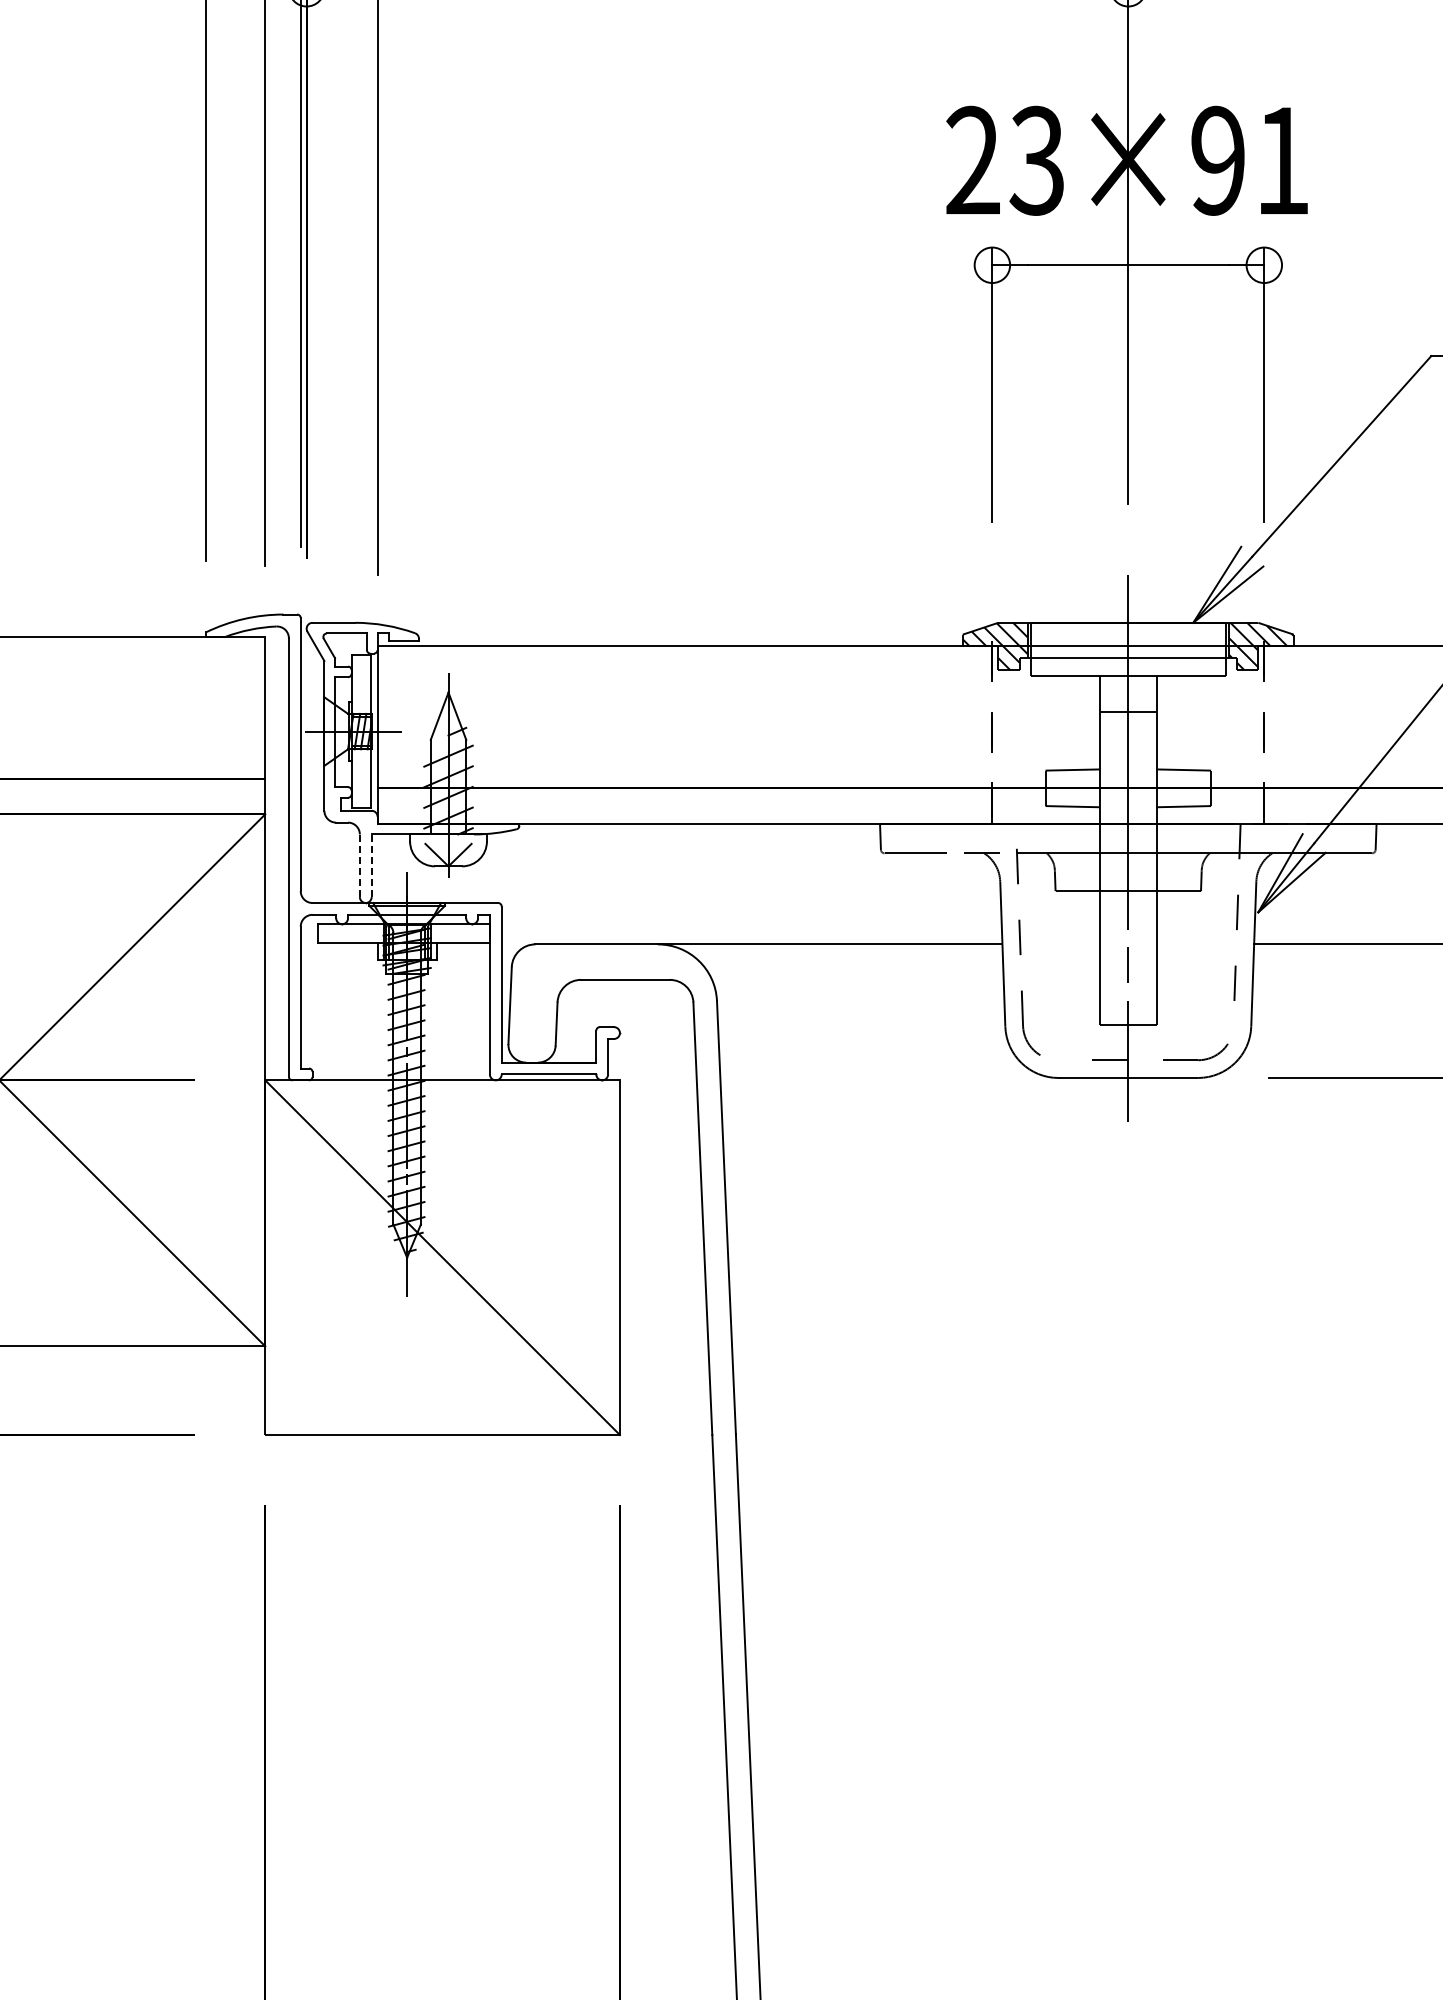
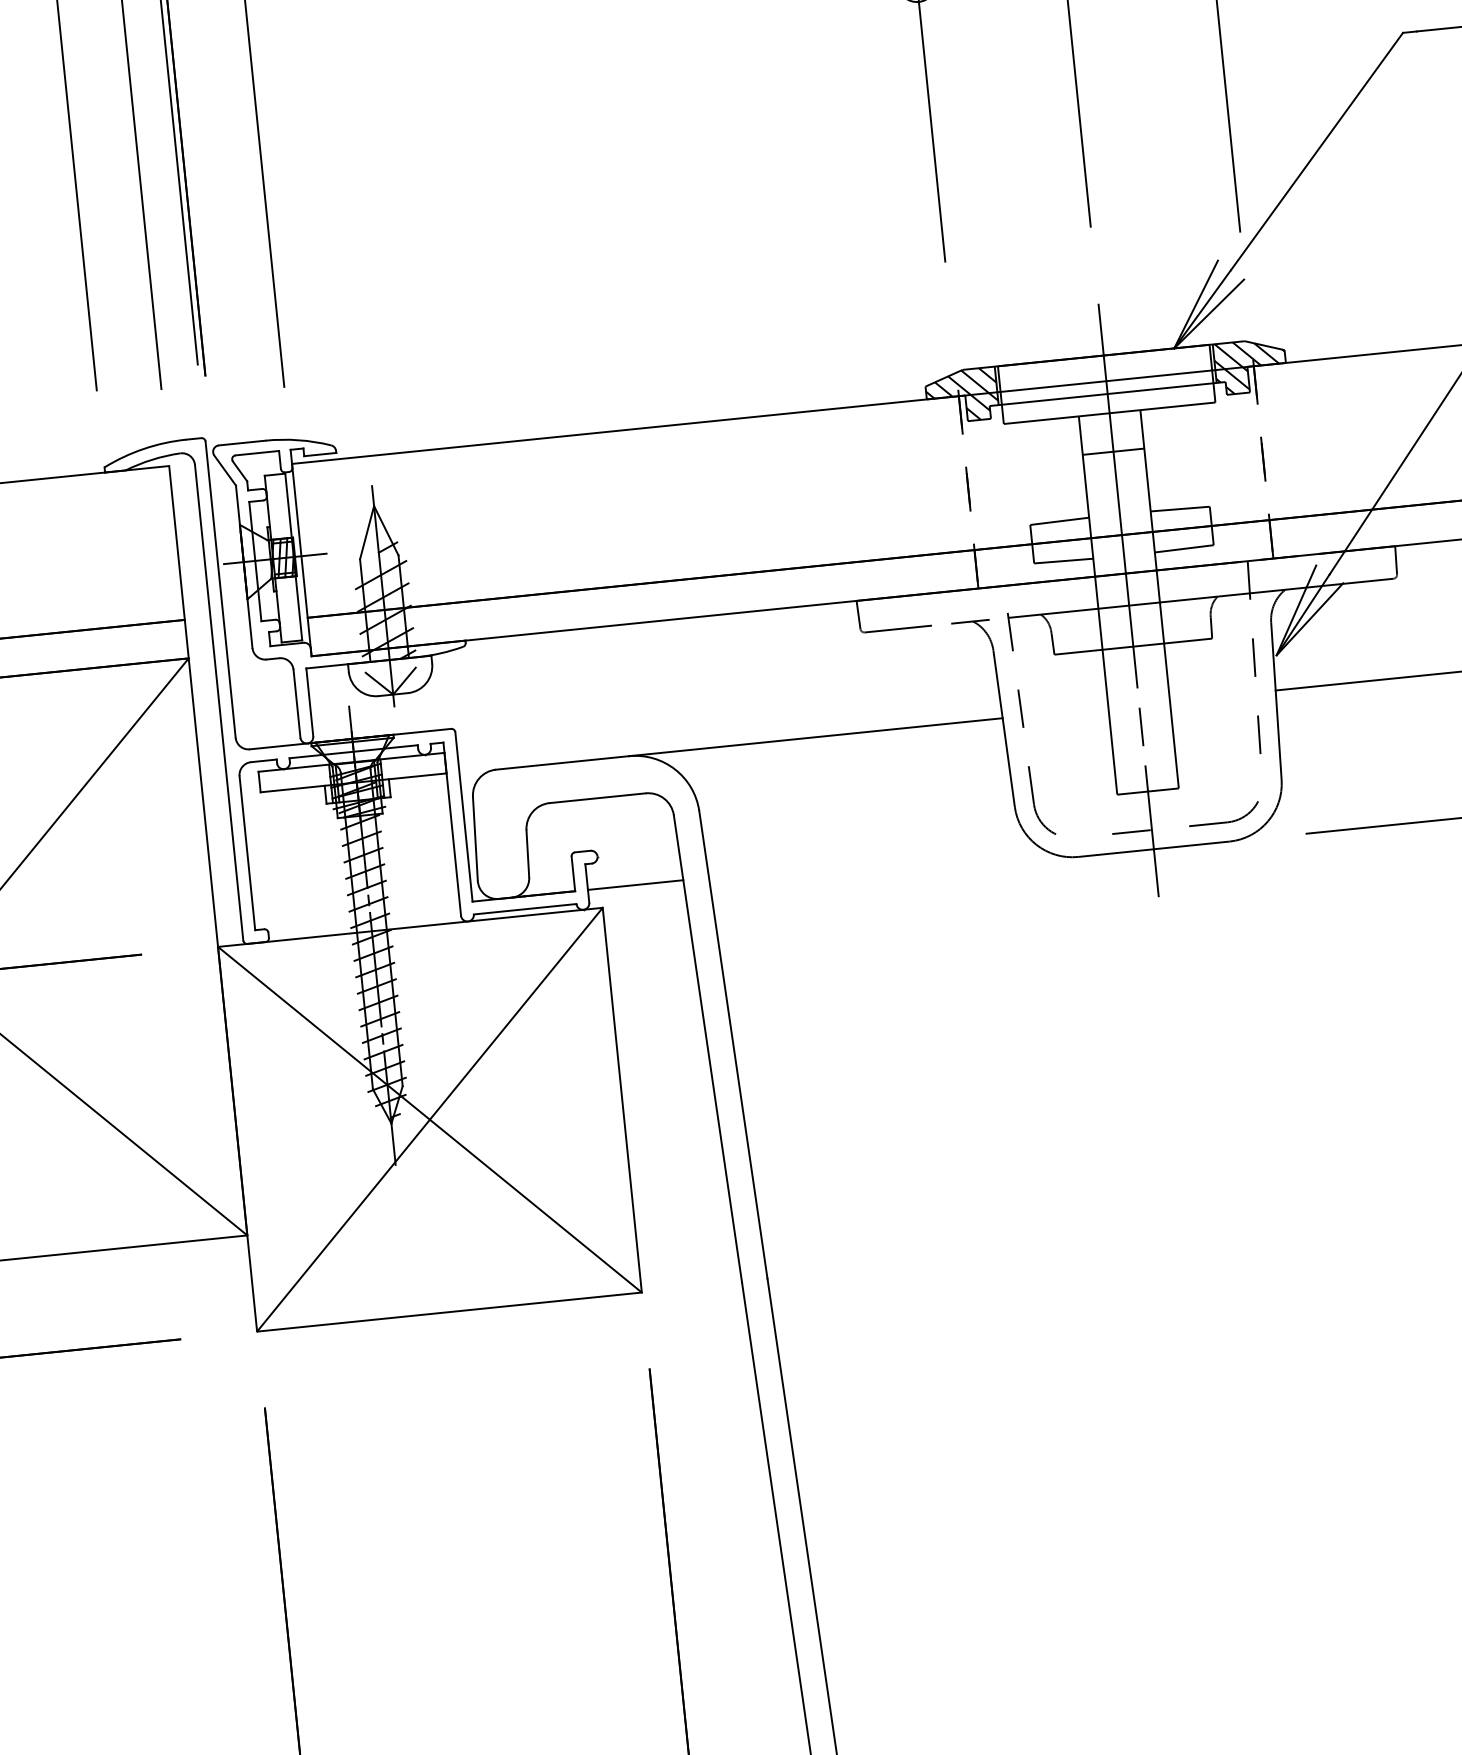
line: (359, 865) -> (296, 703), dashed -> solid
line: (371, 865) -> (309, 702), dashed -> solid
line: (652, 1062) -> (636, 884), added
line: (442, 1257) -> (429, 1119), added

